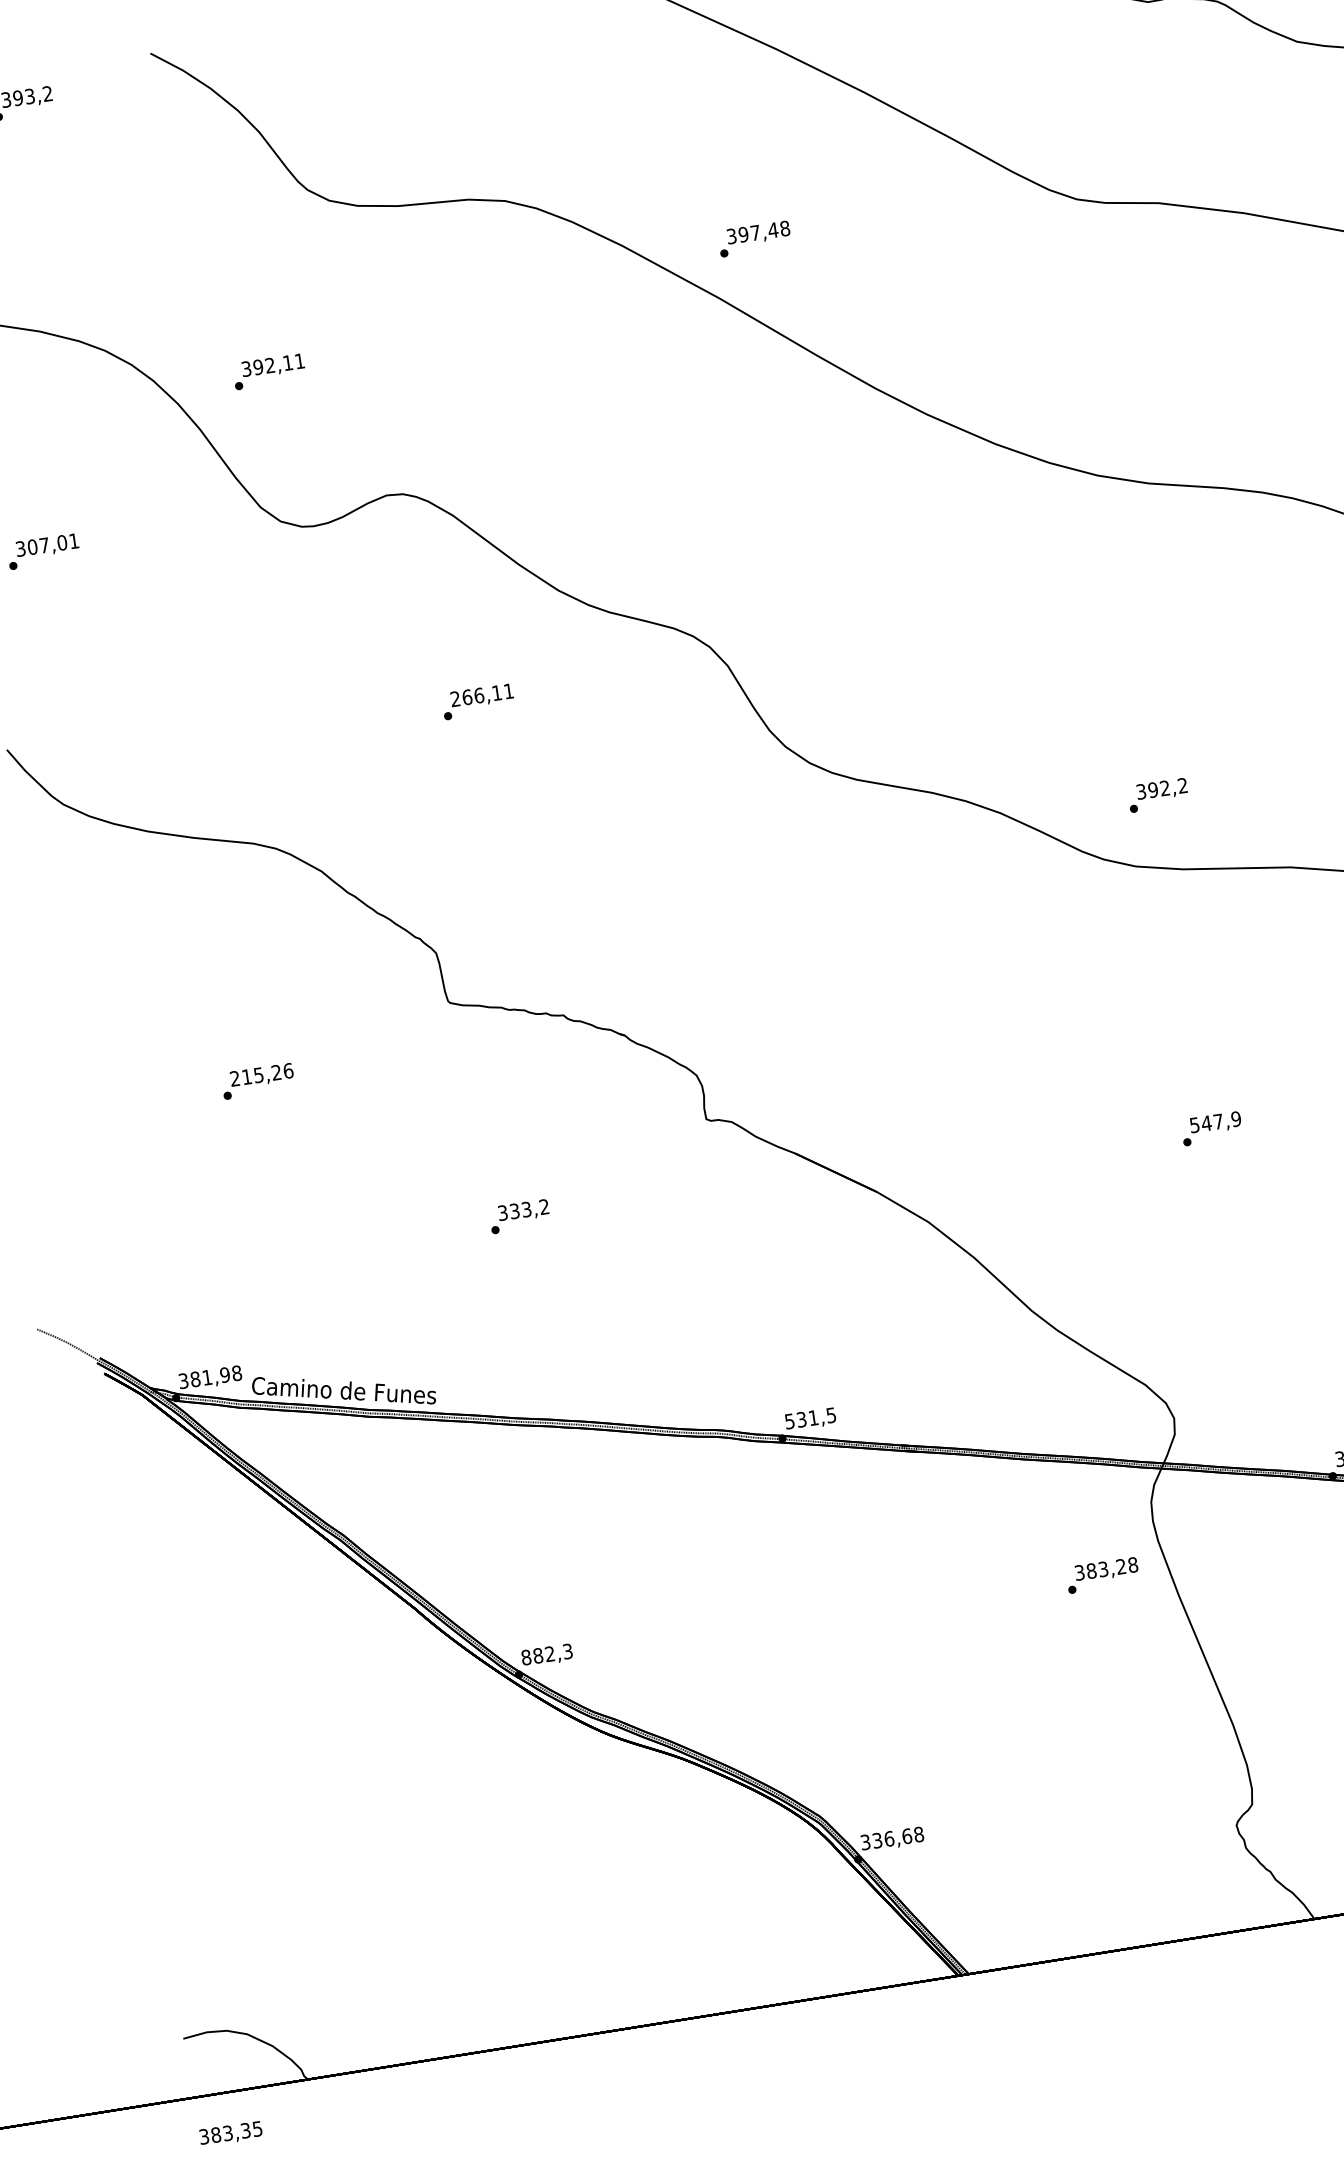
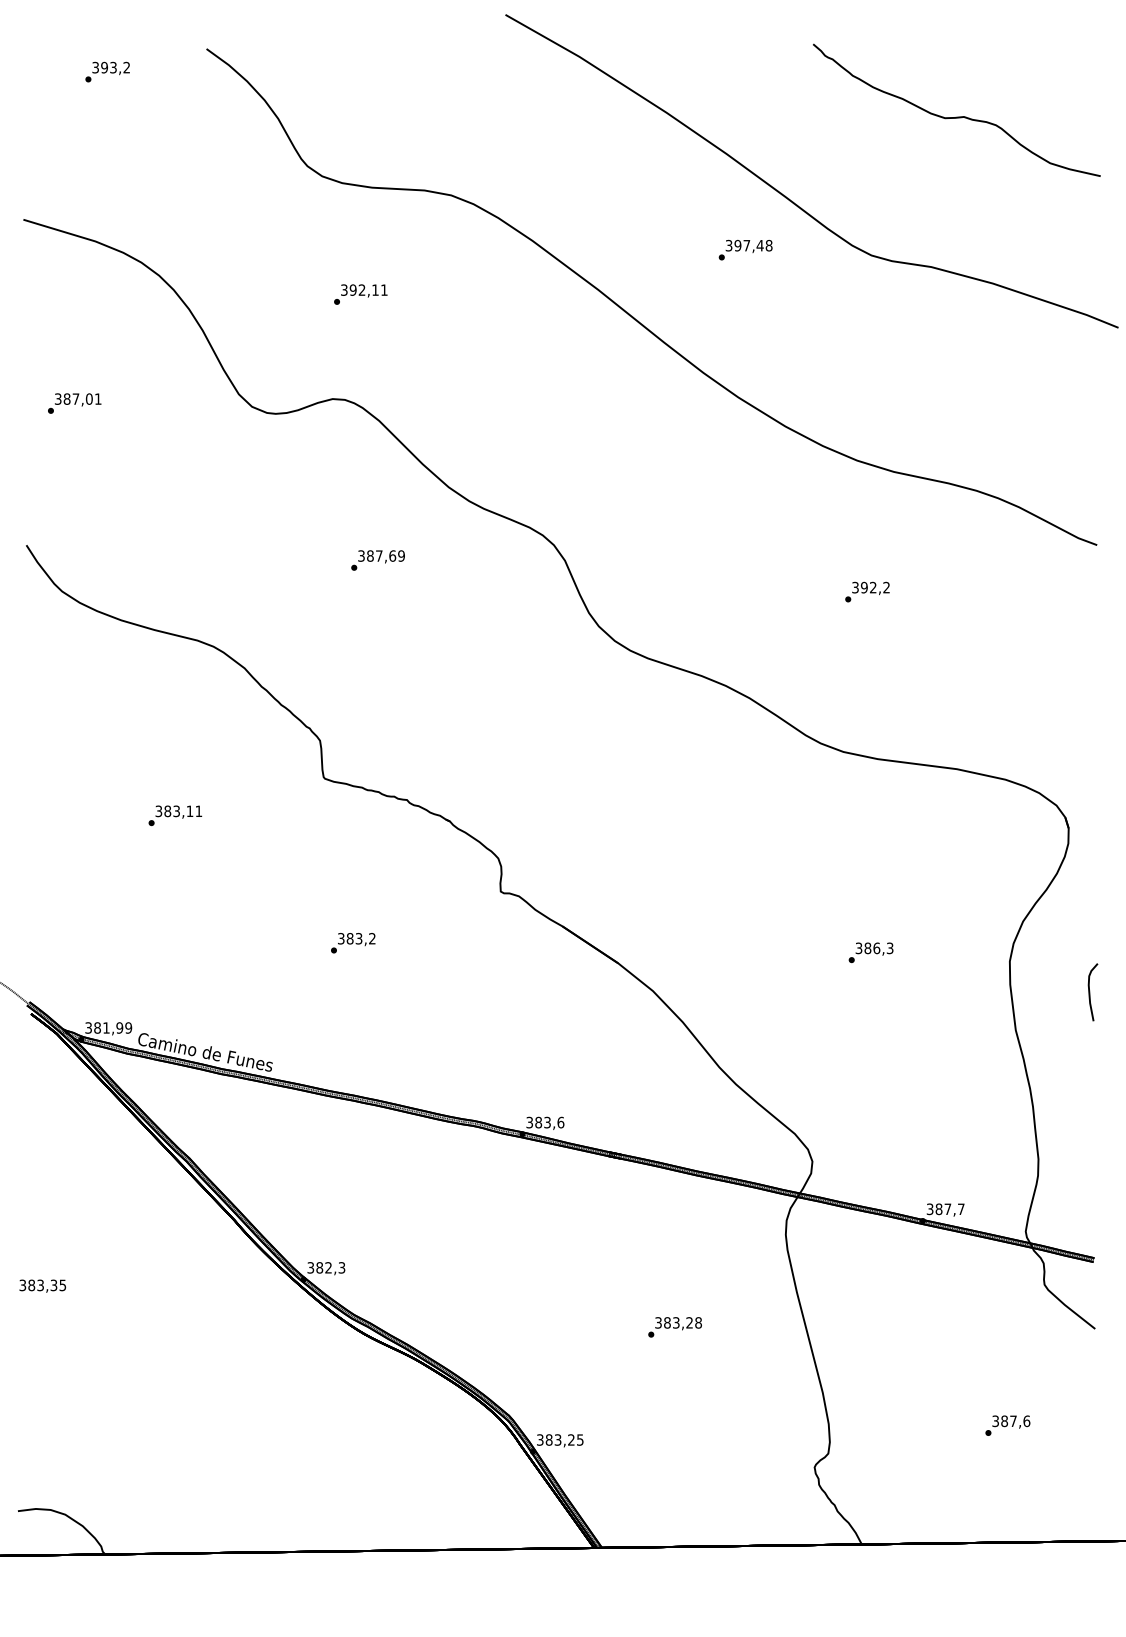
text: (754, 238) -> (745, 249), moved
text: (268, 371) -> (360, 294), moved
text: (31, 546) -> (66, 398), 307,01 -> 387,01
text: (482, 694) -> (381, 555), 266,11 -> 387,69
text: (1158, 794) -> (867, 591), moved
text: (261, 1075) -> (178, 811), 215,26 -> 383,11
text: (1215, 1122) -> (874, 948), 547,9 -> 386,3
text: (513, 1211) -> (349, 938), 333,2 -> 383,2
text: (236, 1372) -> (128, 1027), 381,98 -> 381,99
text: (810, 1418) -> (545, 1122), 531,5 -> 383,6
text: (1101, 1575) -> (674, 1327), moved
text: (525, 1657) -> (310, 1267), 882,3 -> 382,3
text: (897, 1836) -> (564, 1439), 336,68 -> 383,25
text: (230, 2133) -> (42, 1285), moved

